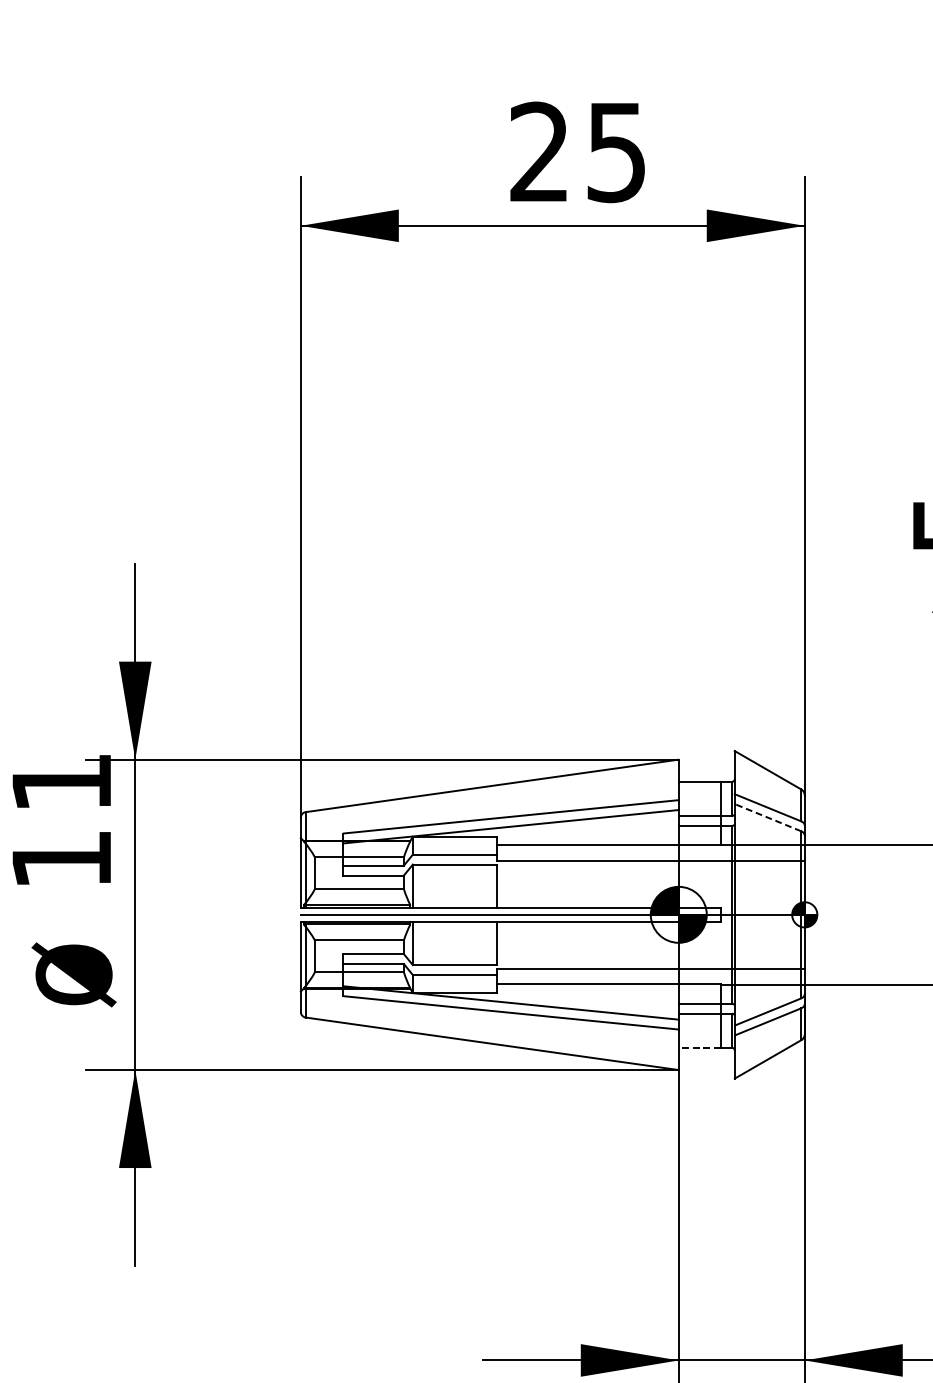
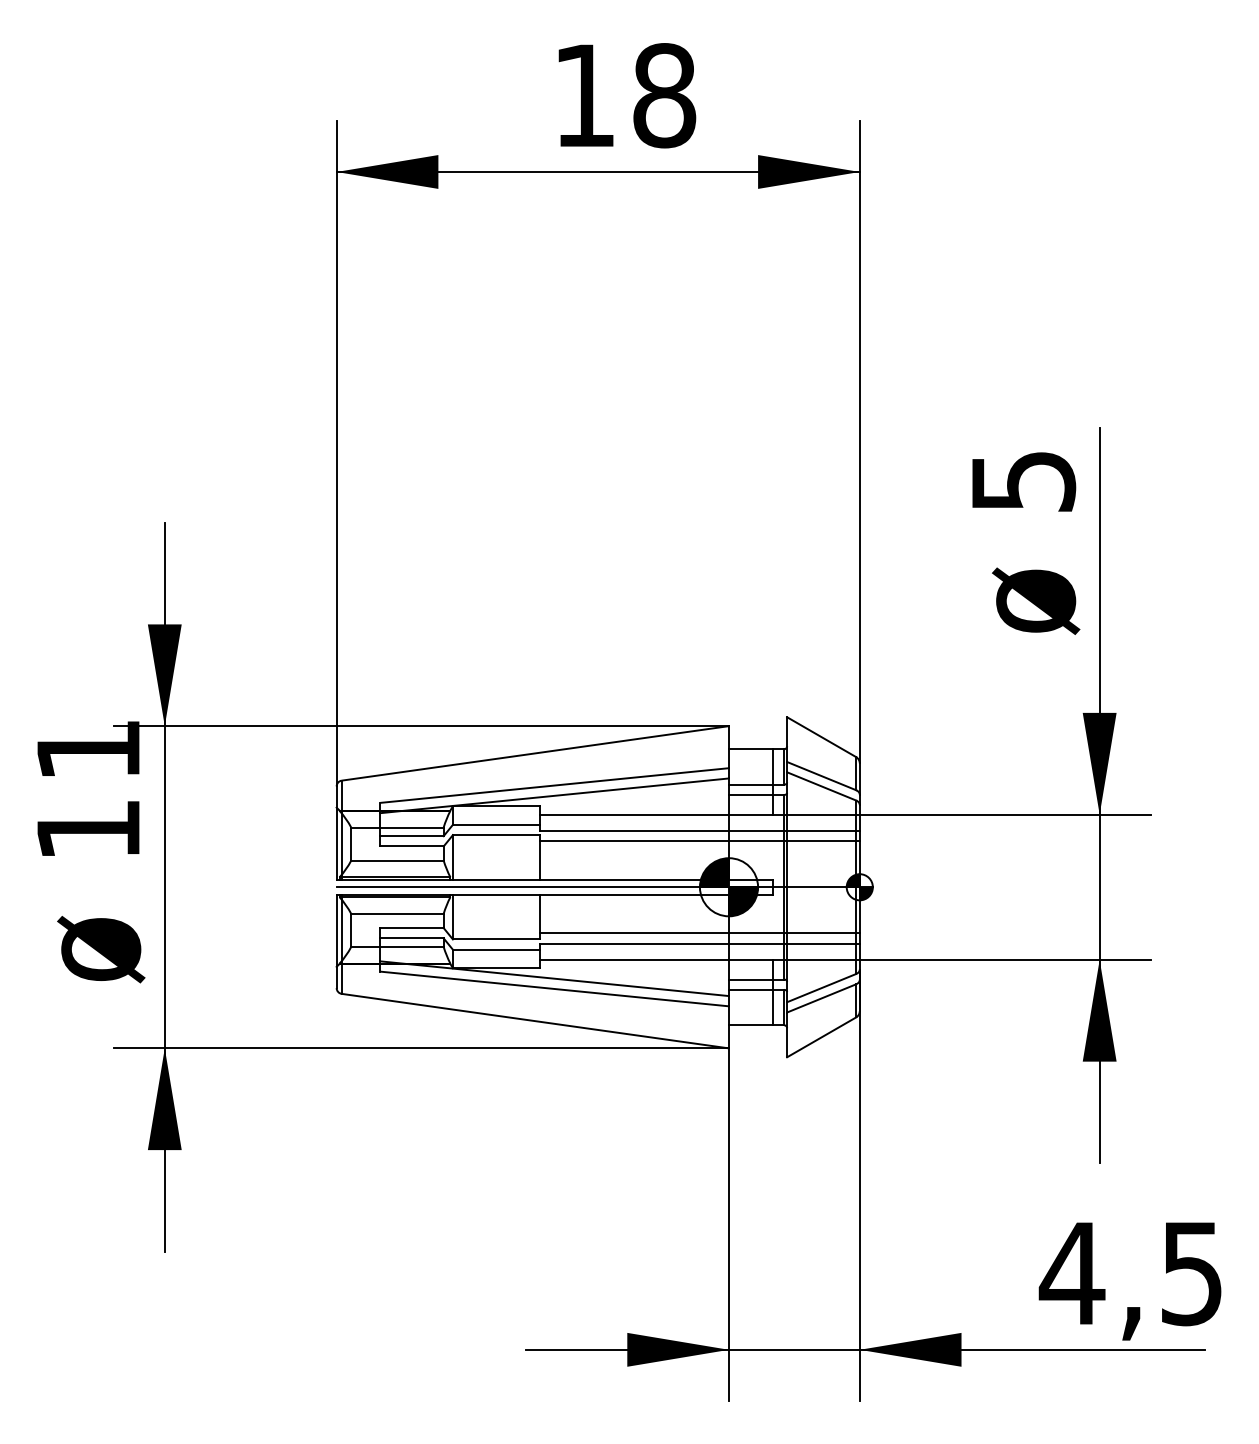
text: (579, 152) -> (625, 95), 25 -> 18
line: (767, 817) -> (821, 786), dashed -> solid
line: (650, 870) -> (699, 841), added
line: (650, 959) -> (699, 933), added
line: (699, 1048) -> (750, 1025), dashed -> solid

